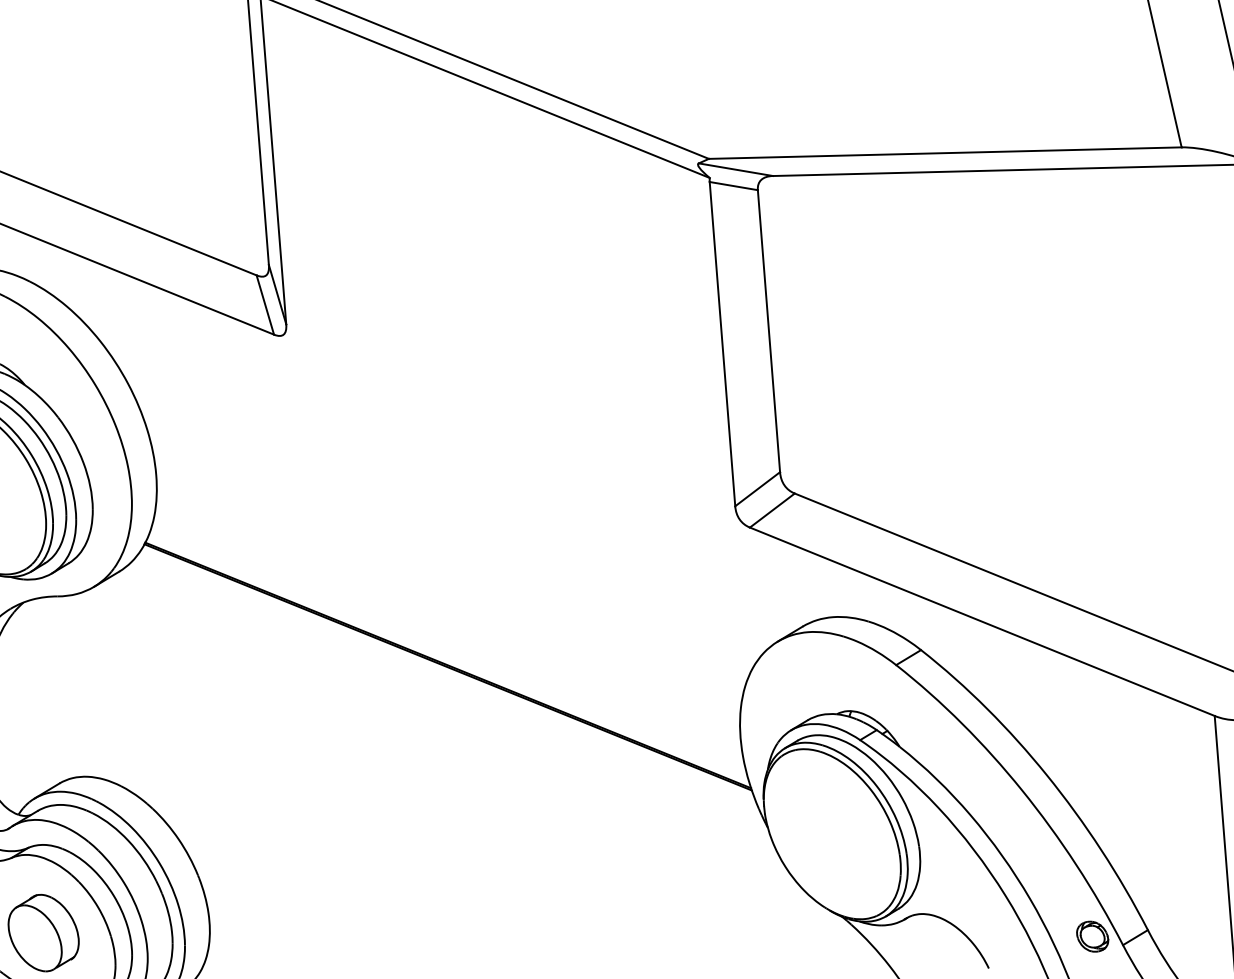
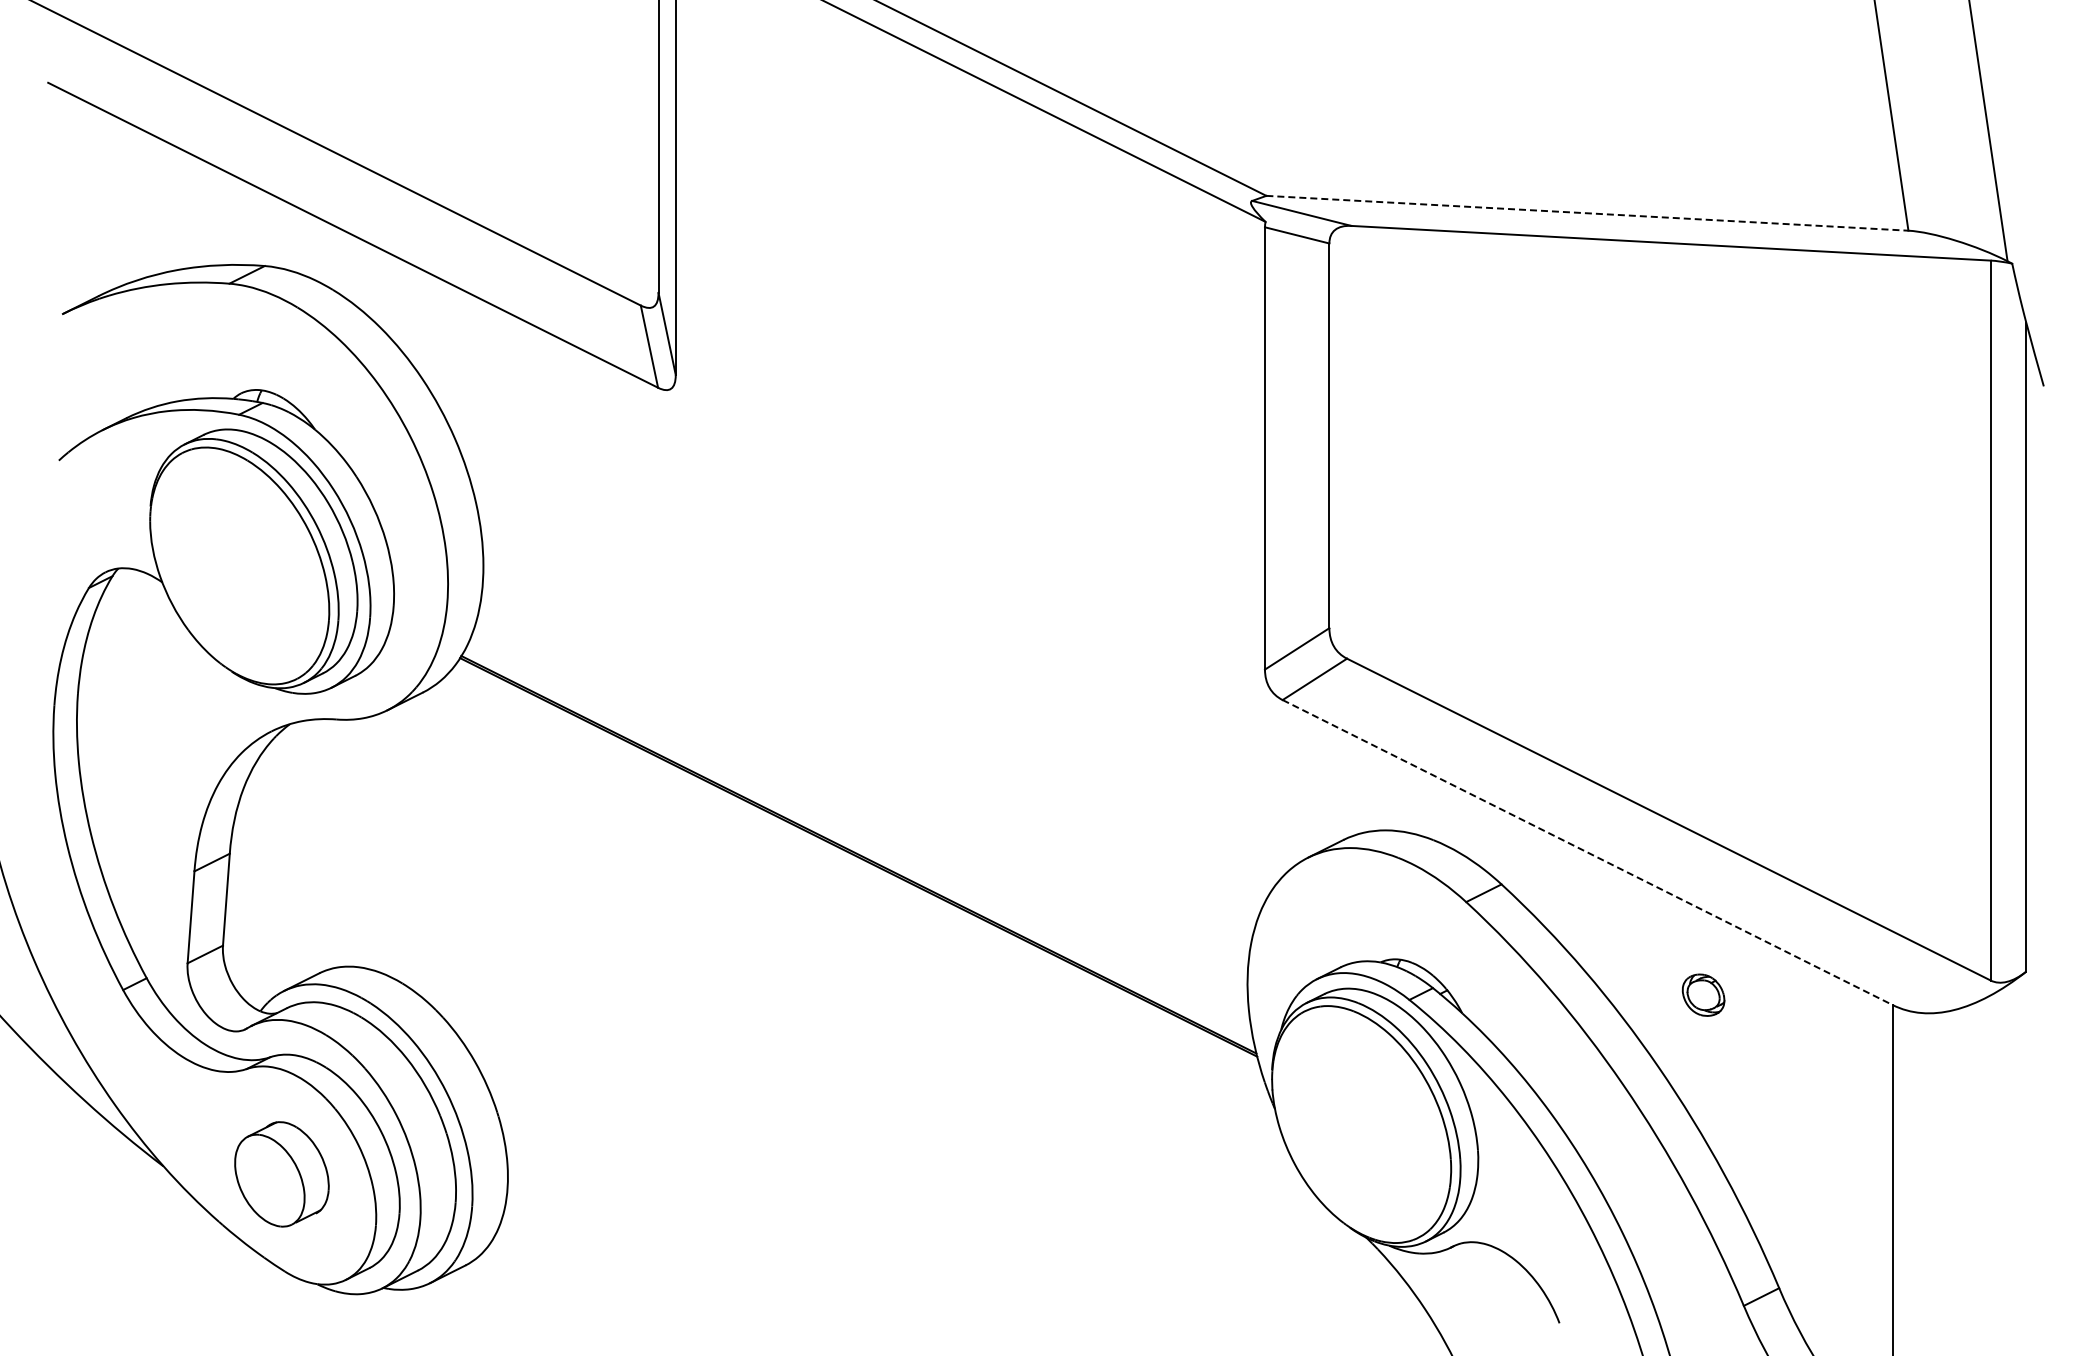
line: (945, 153) -> (1587, 213), solid -> dashed
line: (982, 621) -> (1587, 852), solid -> dashed
part: (1092, 936) -> (1703, 994), moved

